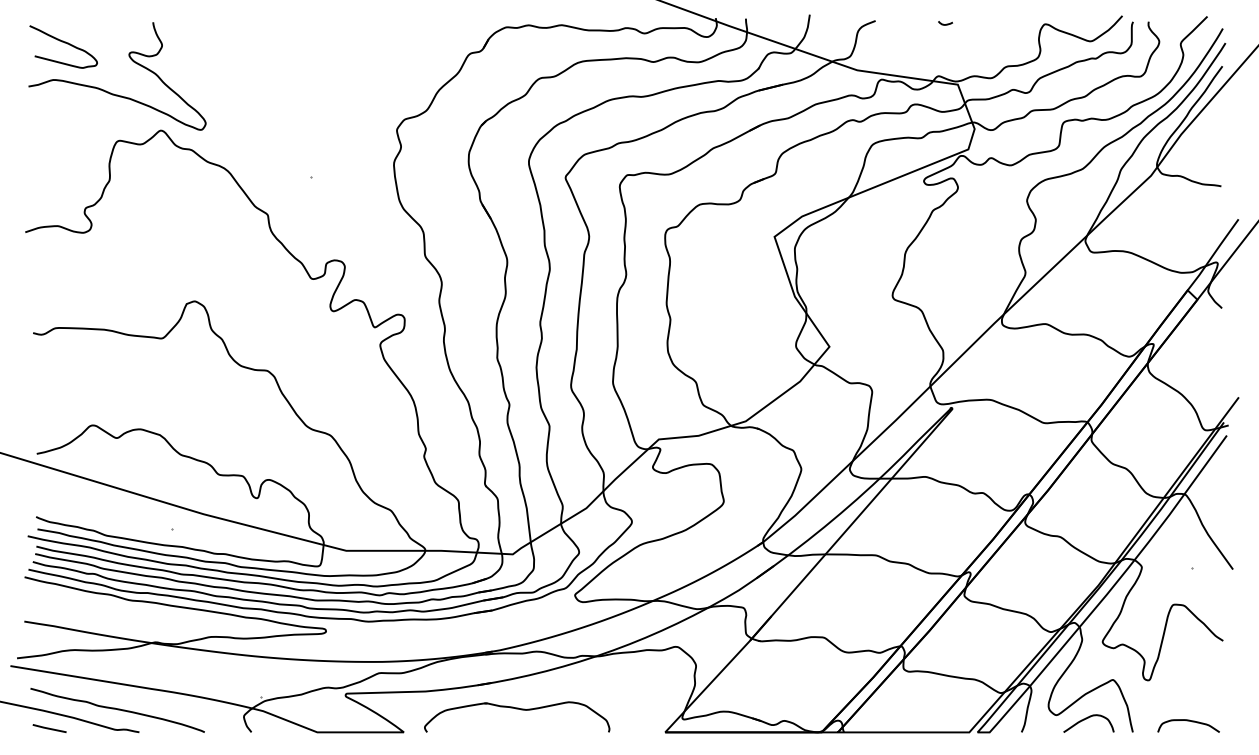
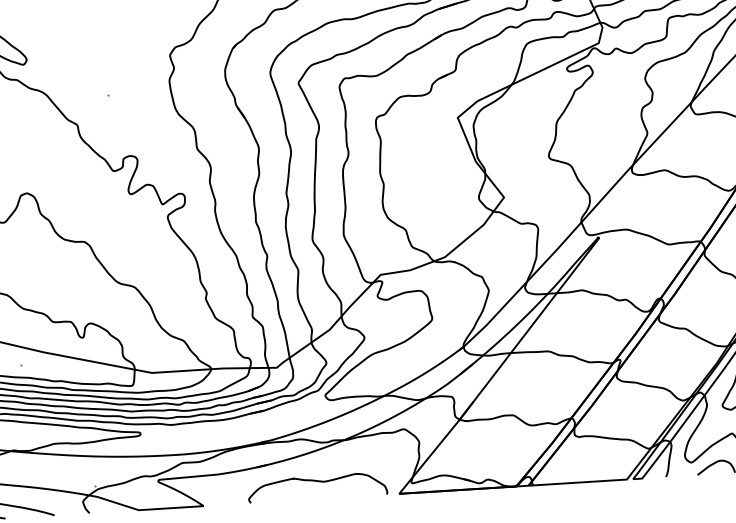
part: (517, 709) -> (317, 481), moved

